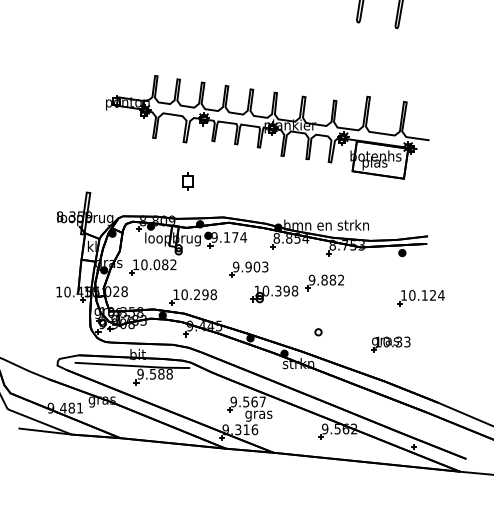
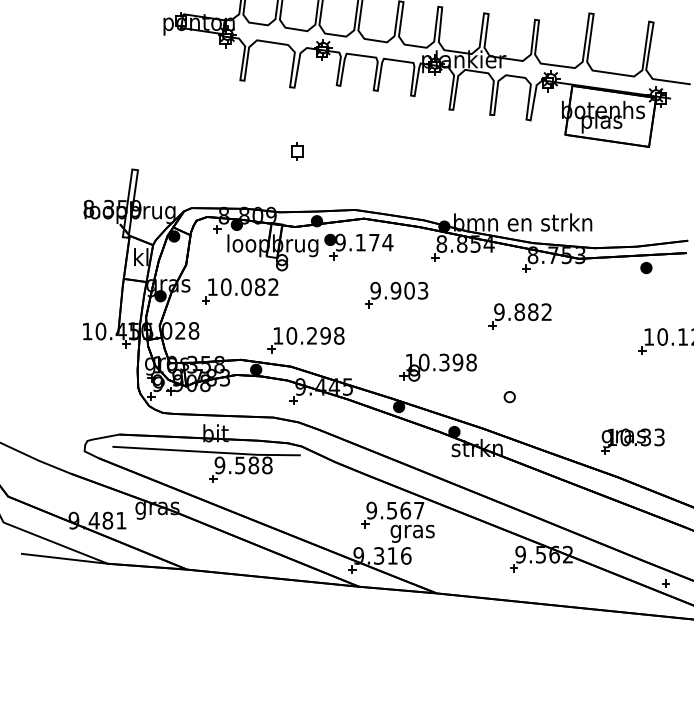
part: (187, 181) -> (296, 151), size x0.62
part: (274, 294) -> (438, 368), moved
part: (390, 344) -> (632, 441), moved

